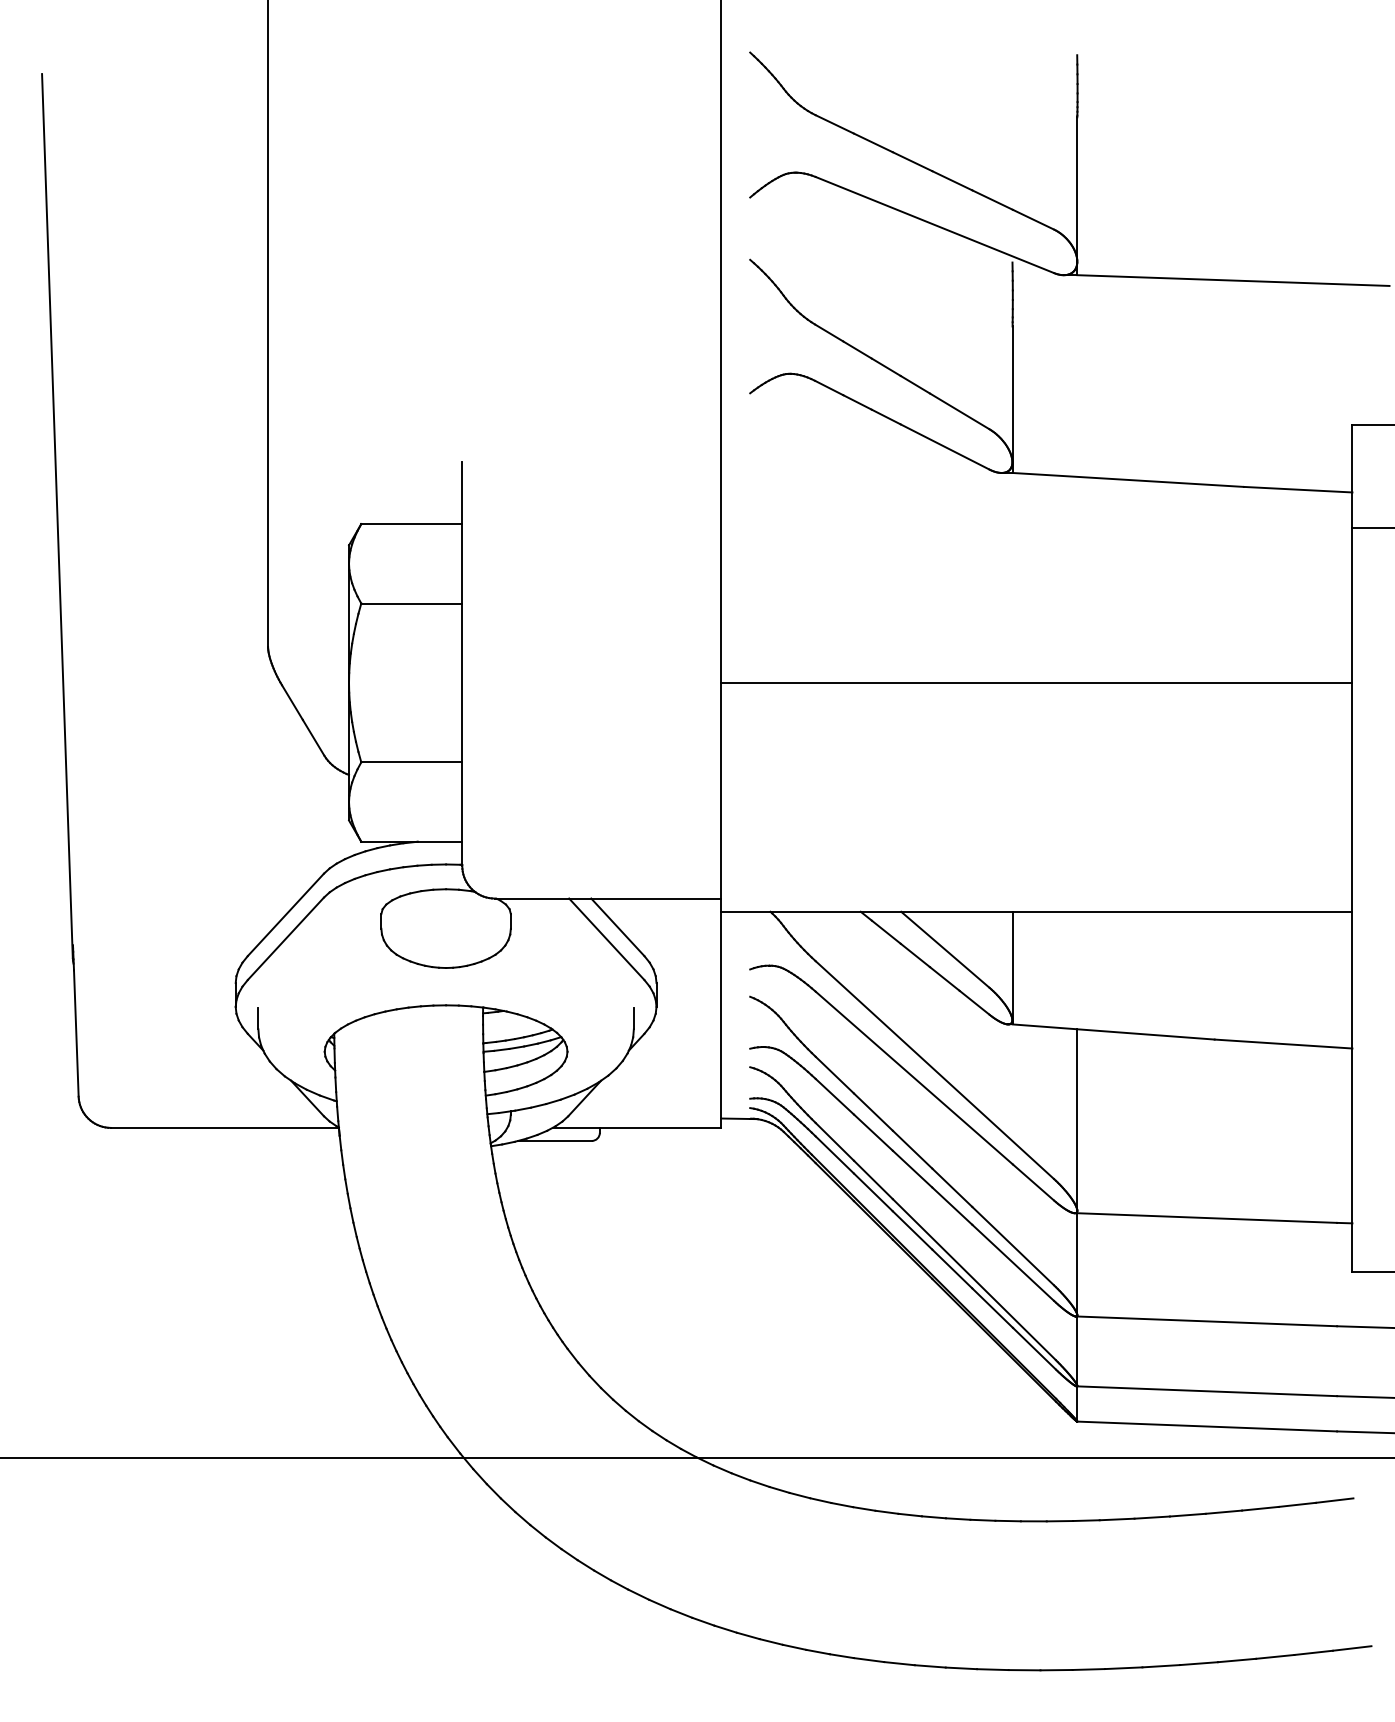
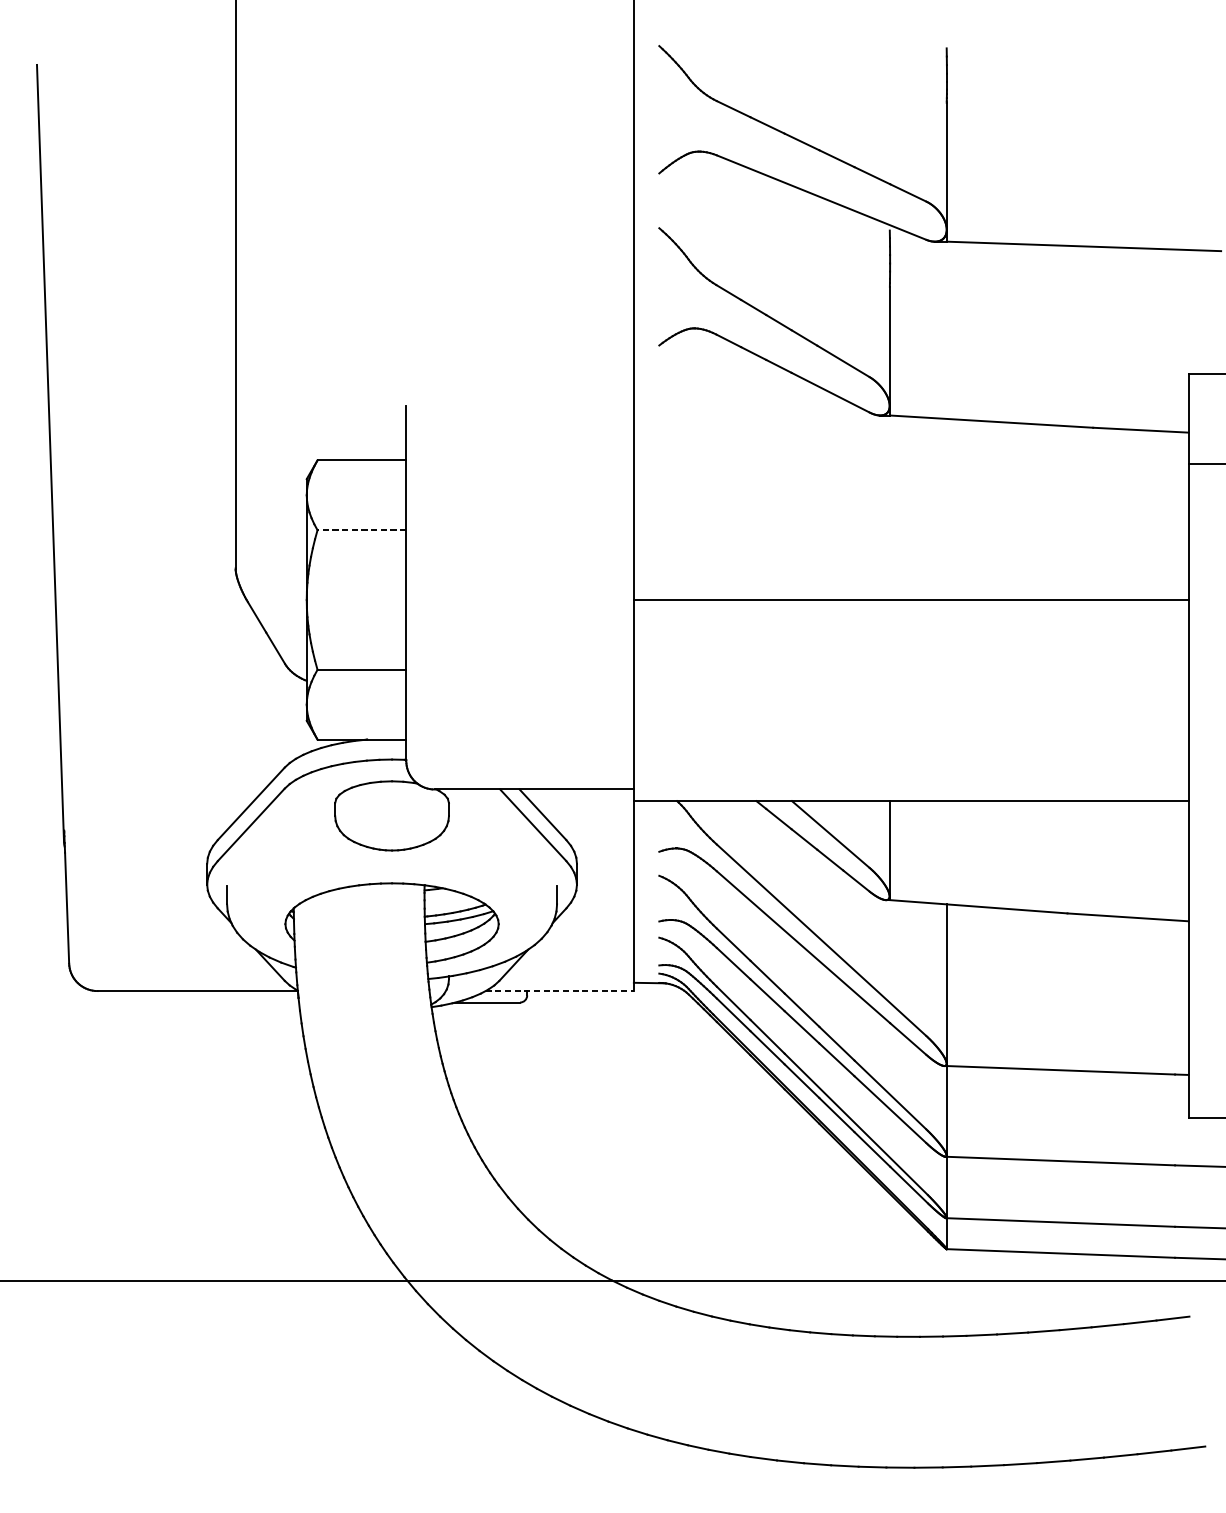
line: (411, 603) -> (361, 530), solid -> dashed
line: (637, 1127) -> (560, 990), solid -> dashed

